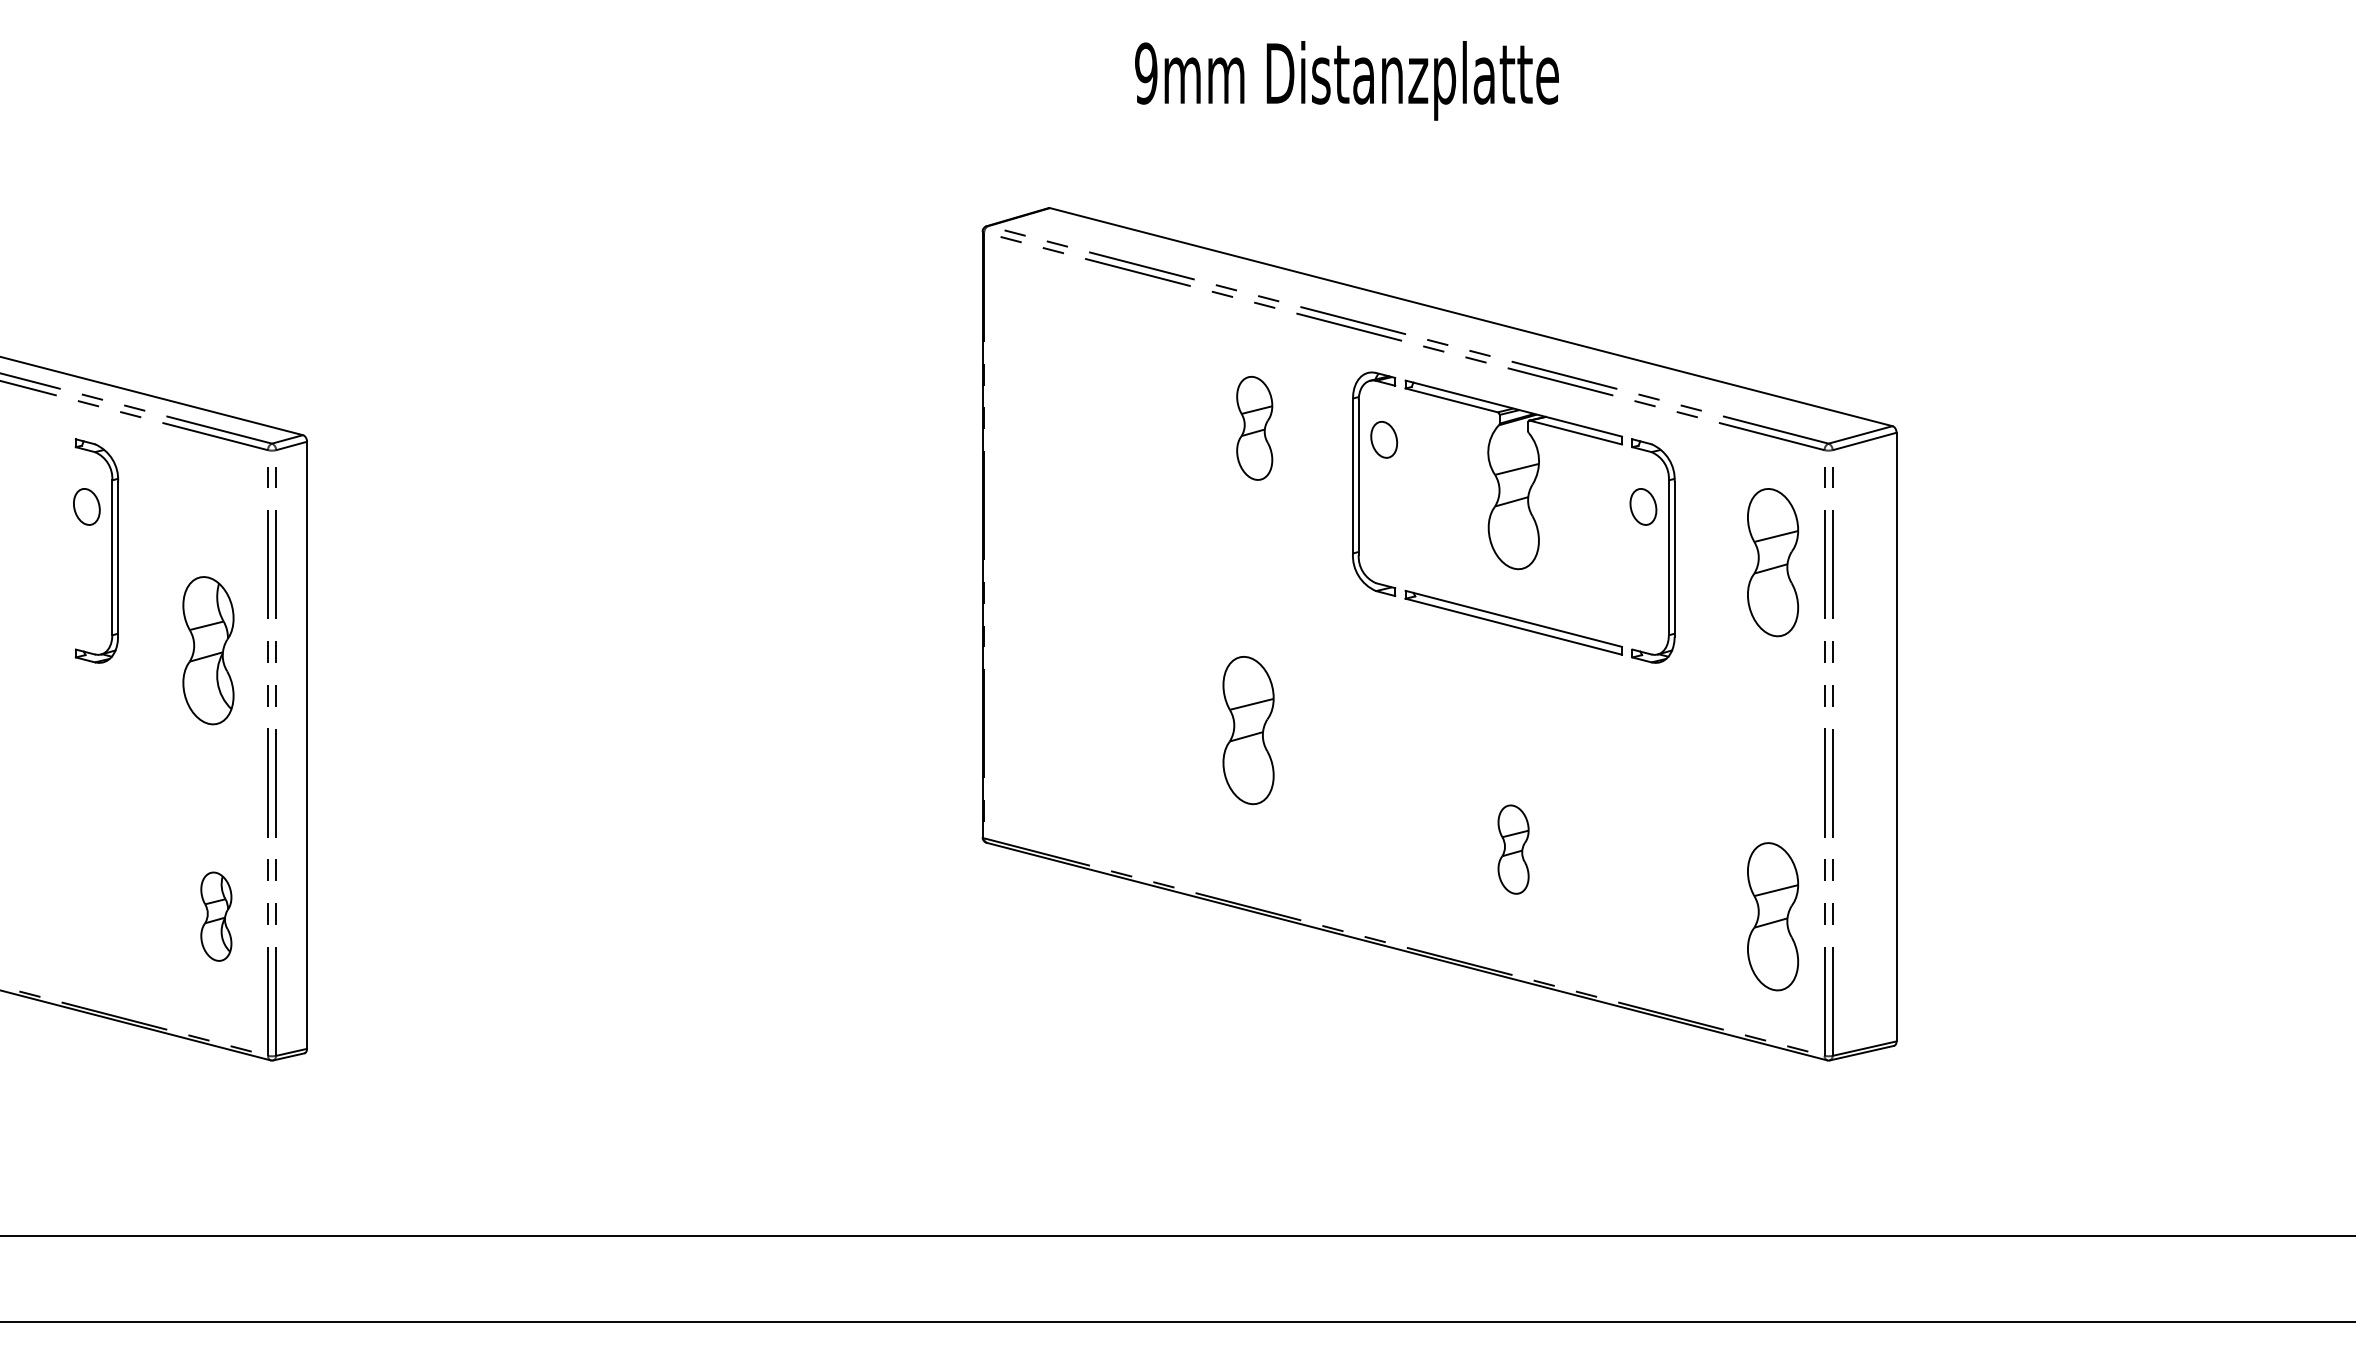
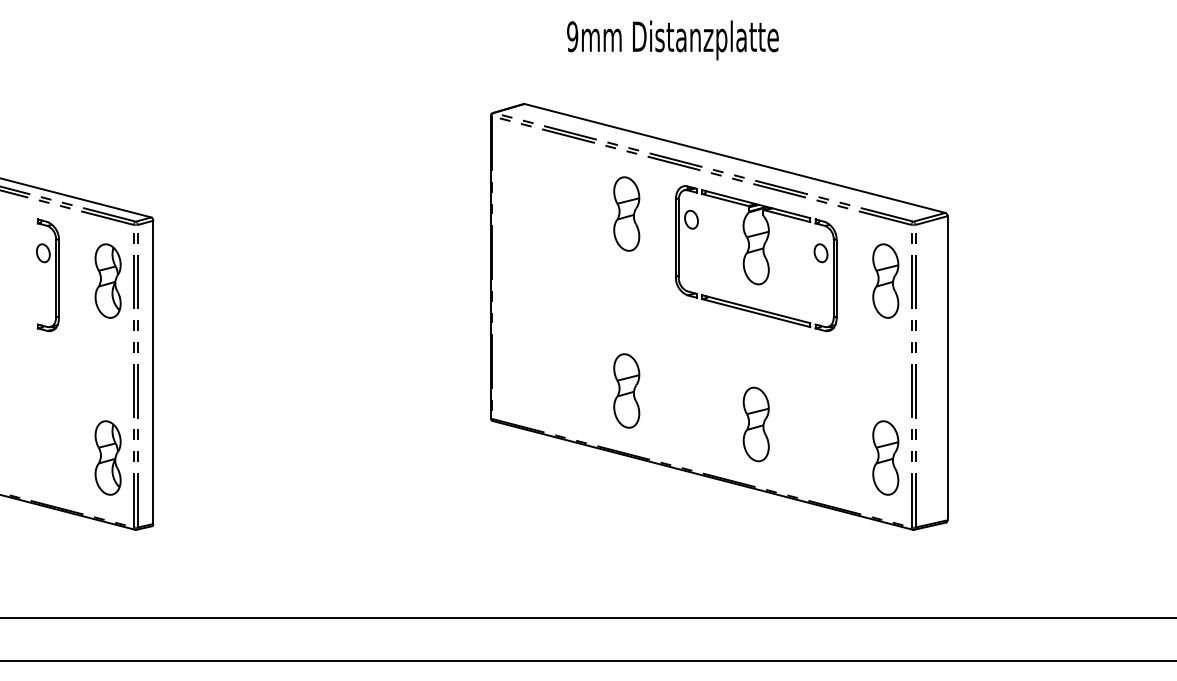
part: (1254, 427) -> (626, 213), size x1.43
part: (207, 649) -> (107, 280), moved
part: (1248, 729) -> (626, 390), moved
part: (1512, 849) -> (755, 424), size x1.67
part: (215, 915) -> (107, 457), size x1.67

